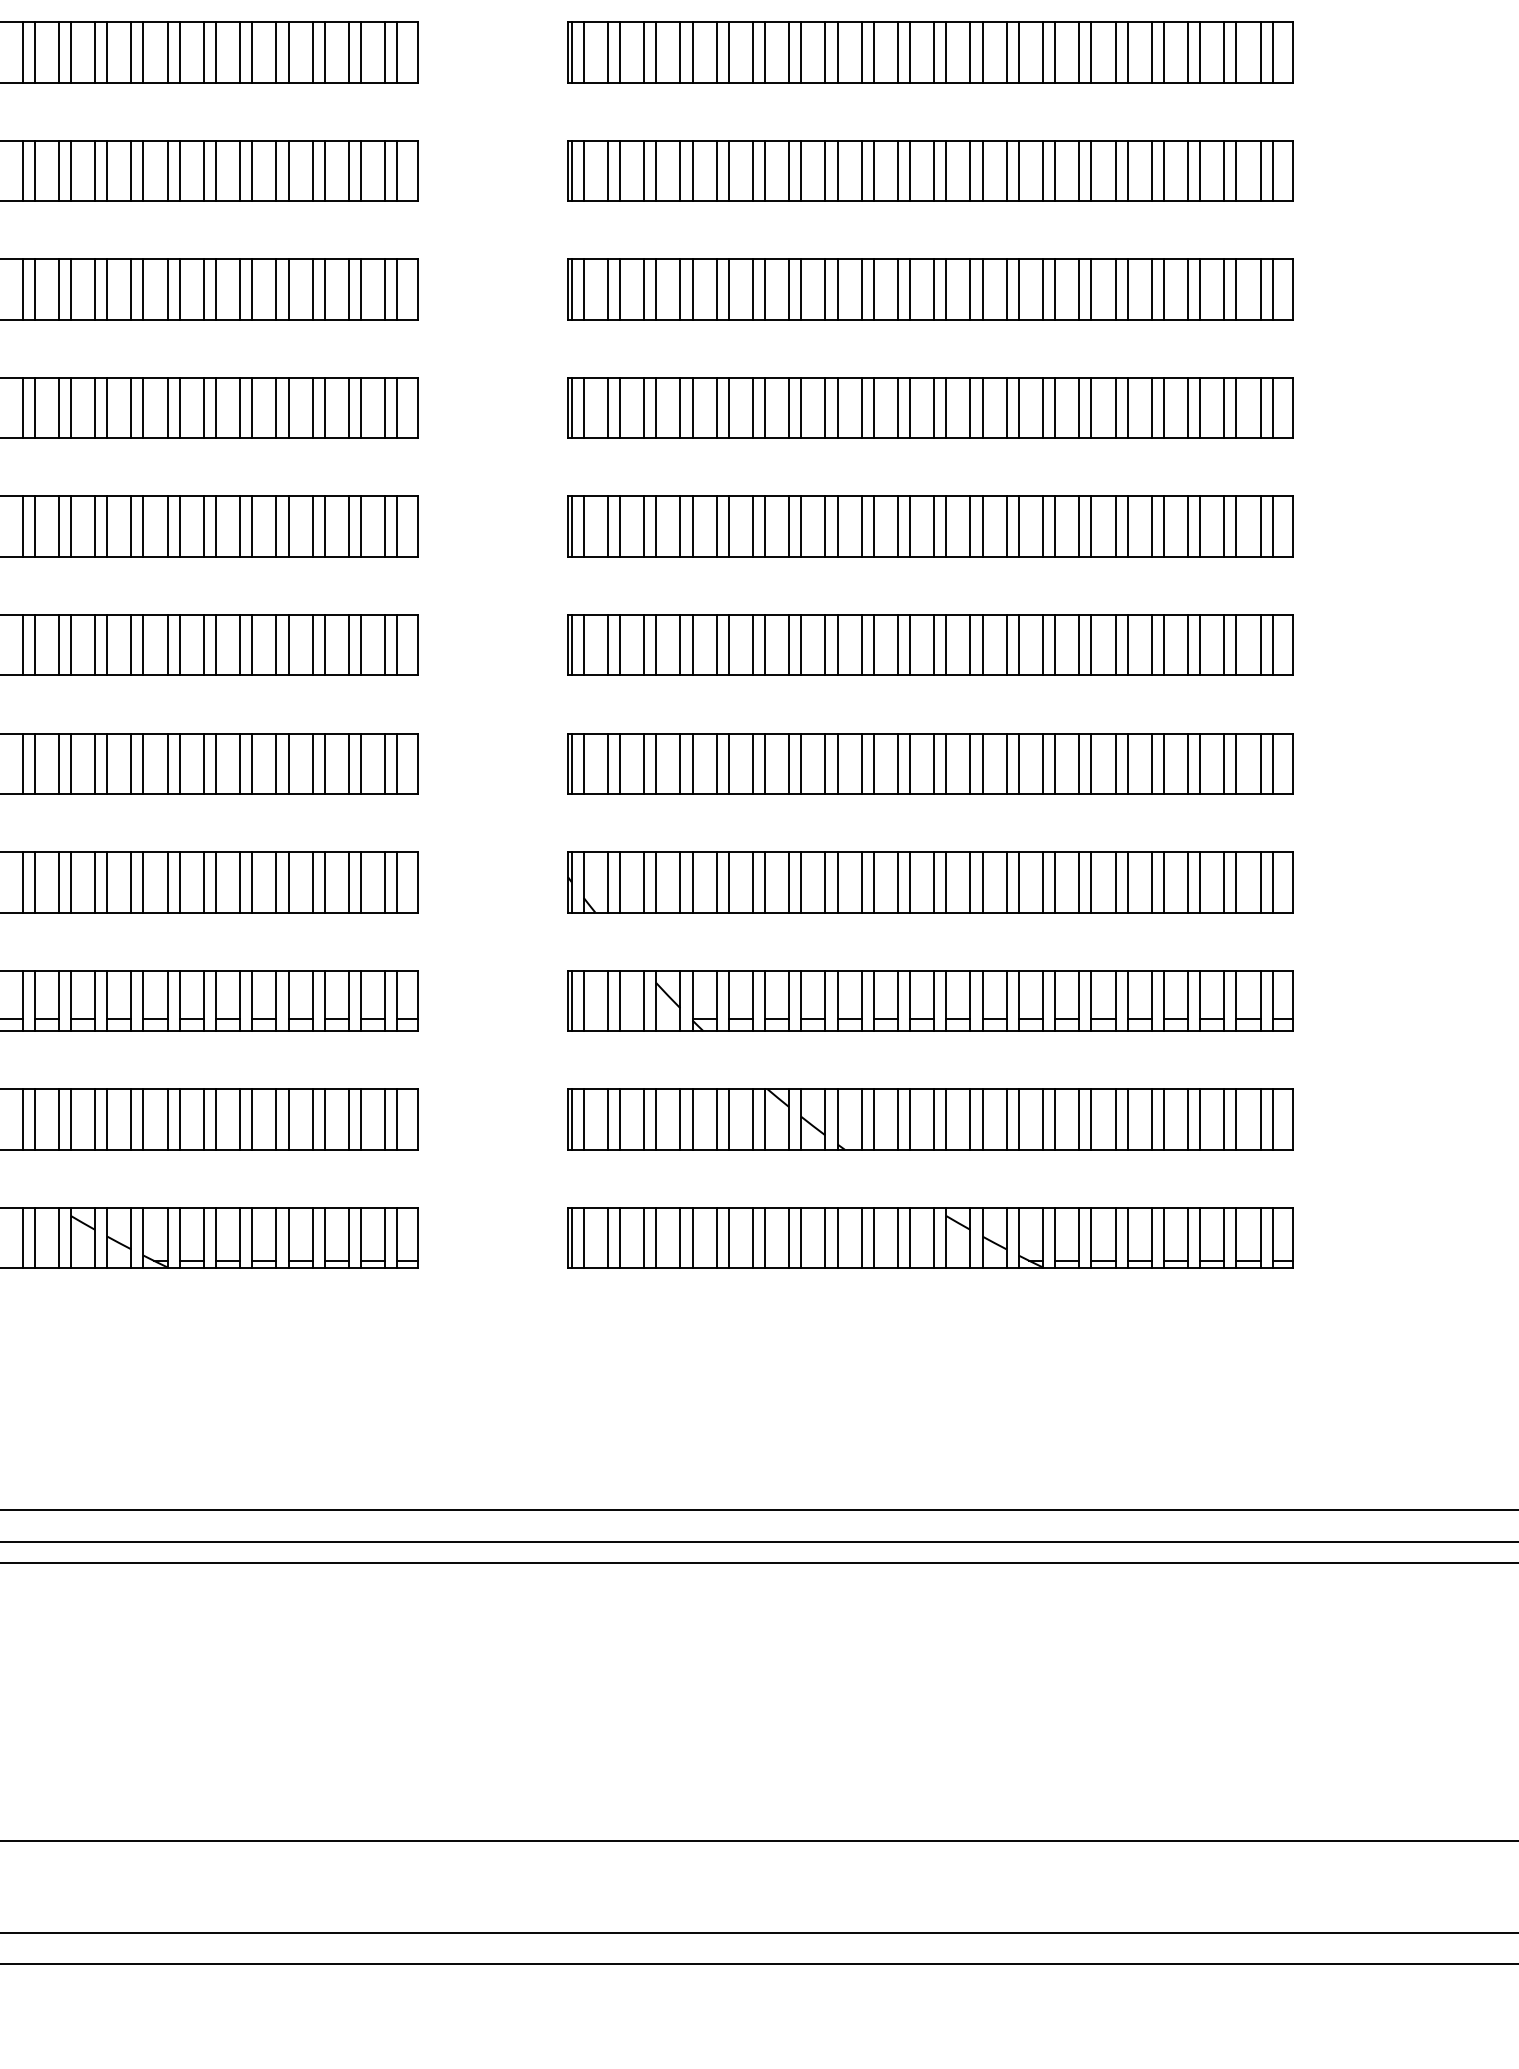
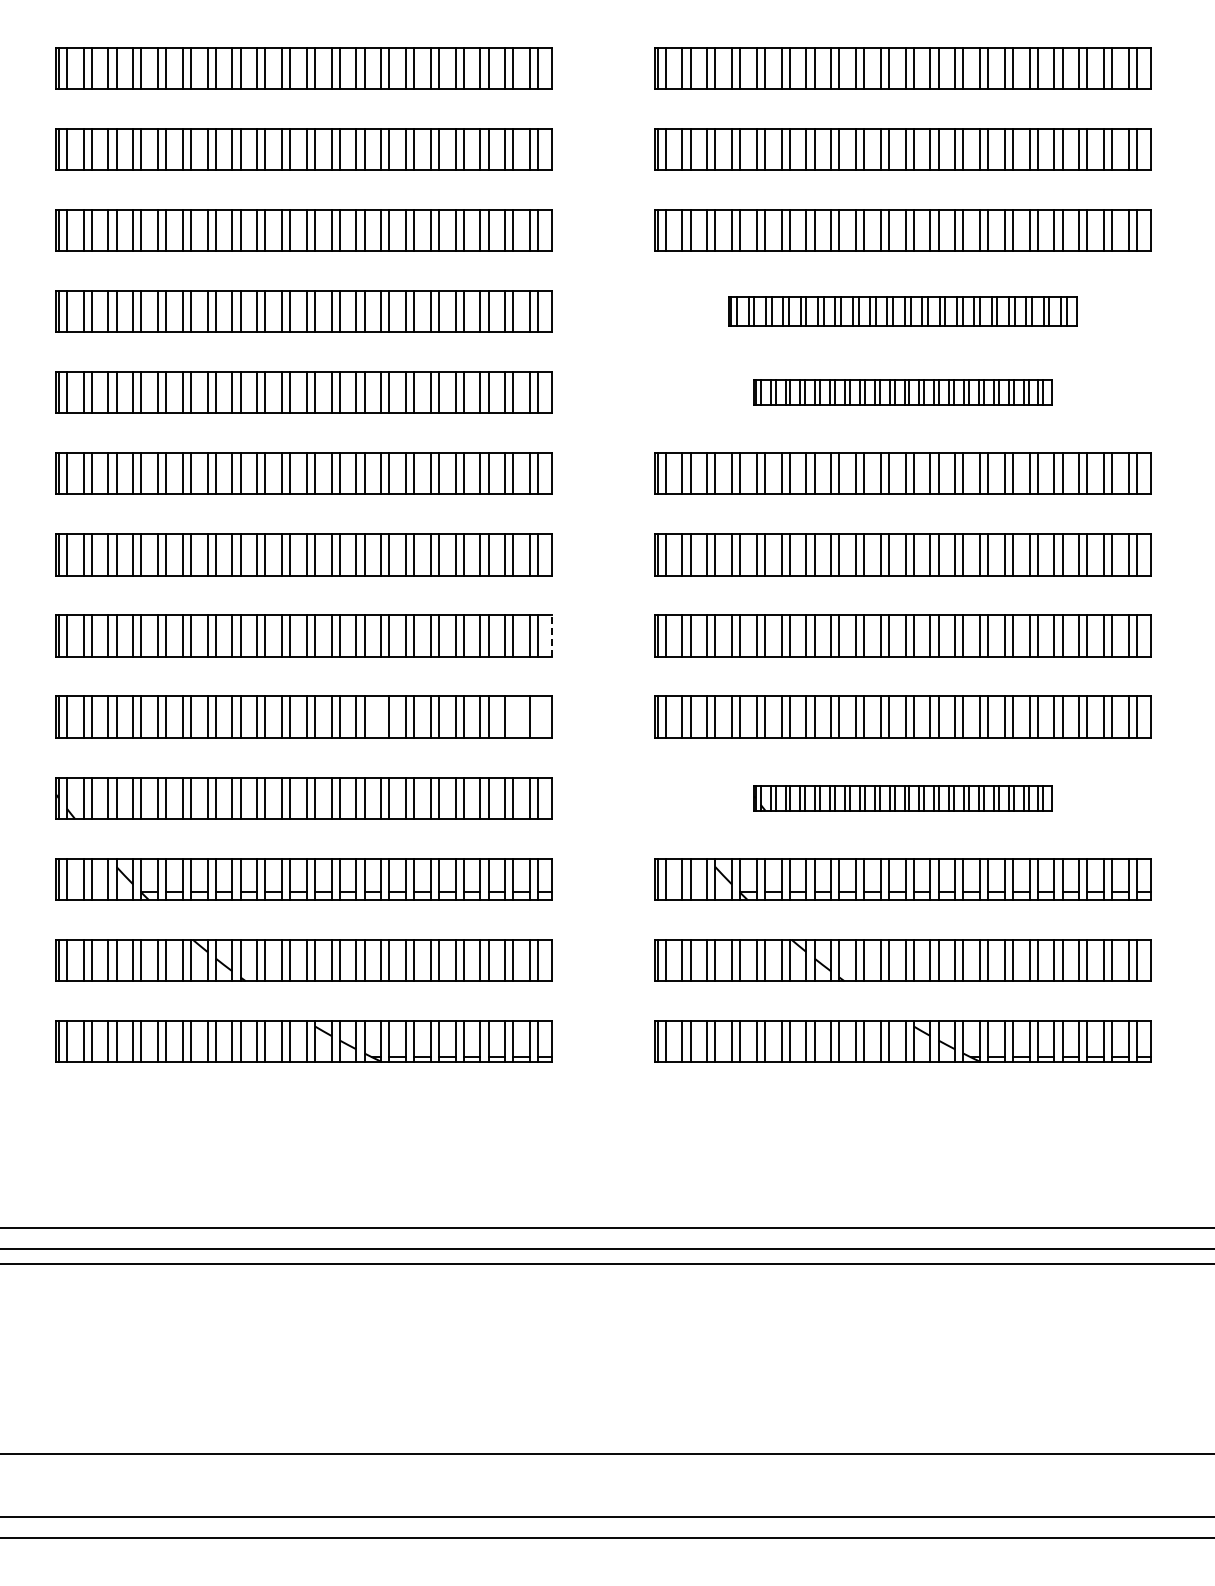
part: (929, 170) -> (902, 311), size x0.7
part: (929, 289) -> (902, 392), size x0.6
line: (418, 645) -> (552, 636), solid -> dashed
line: (168, 762) -> (381, 716), removed
line: (361, 762) -> (513, 716), removed
line: (397, 762) -> (538, 716), removed
part: (929, 882) -> (902, 798), size x0.6

